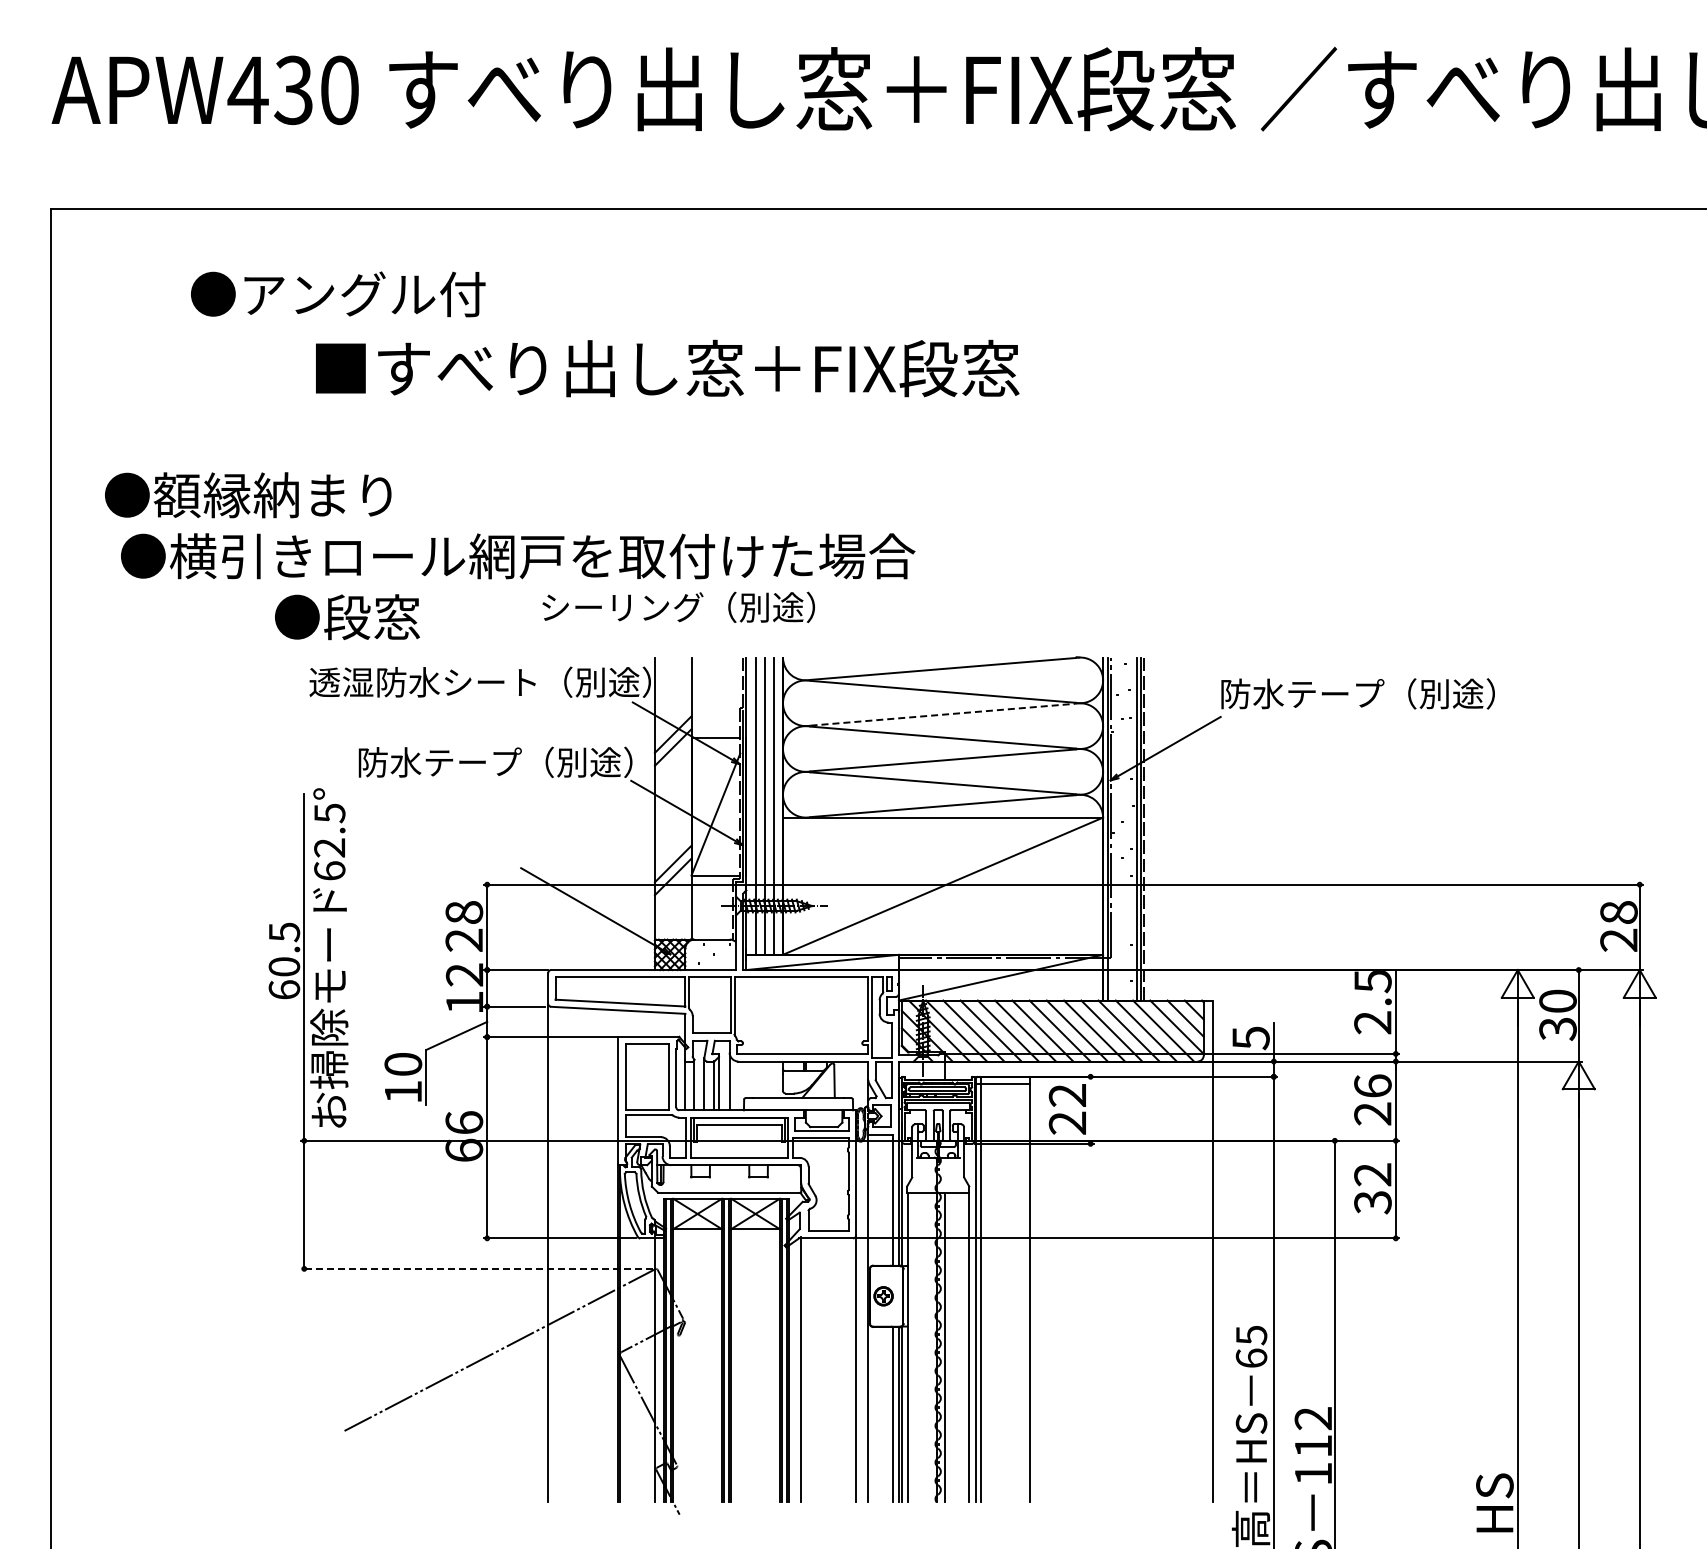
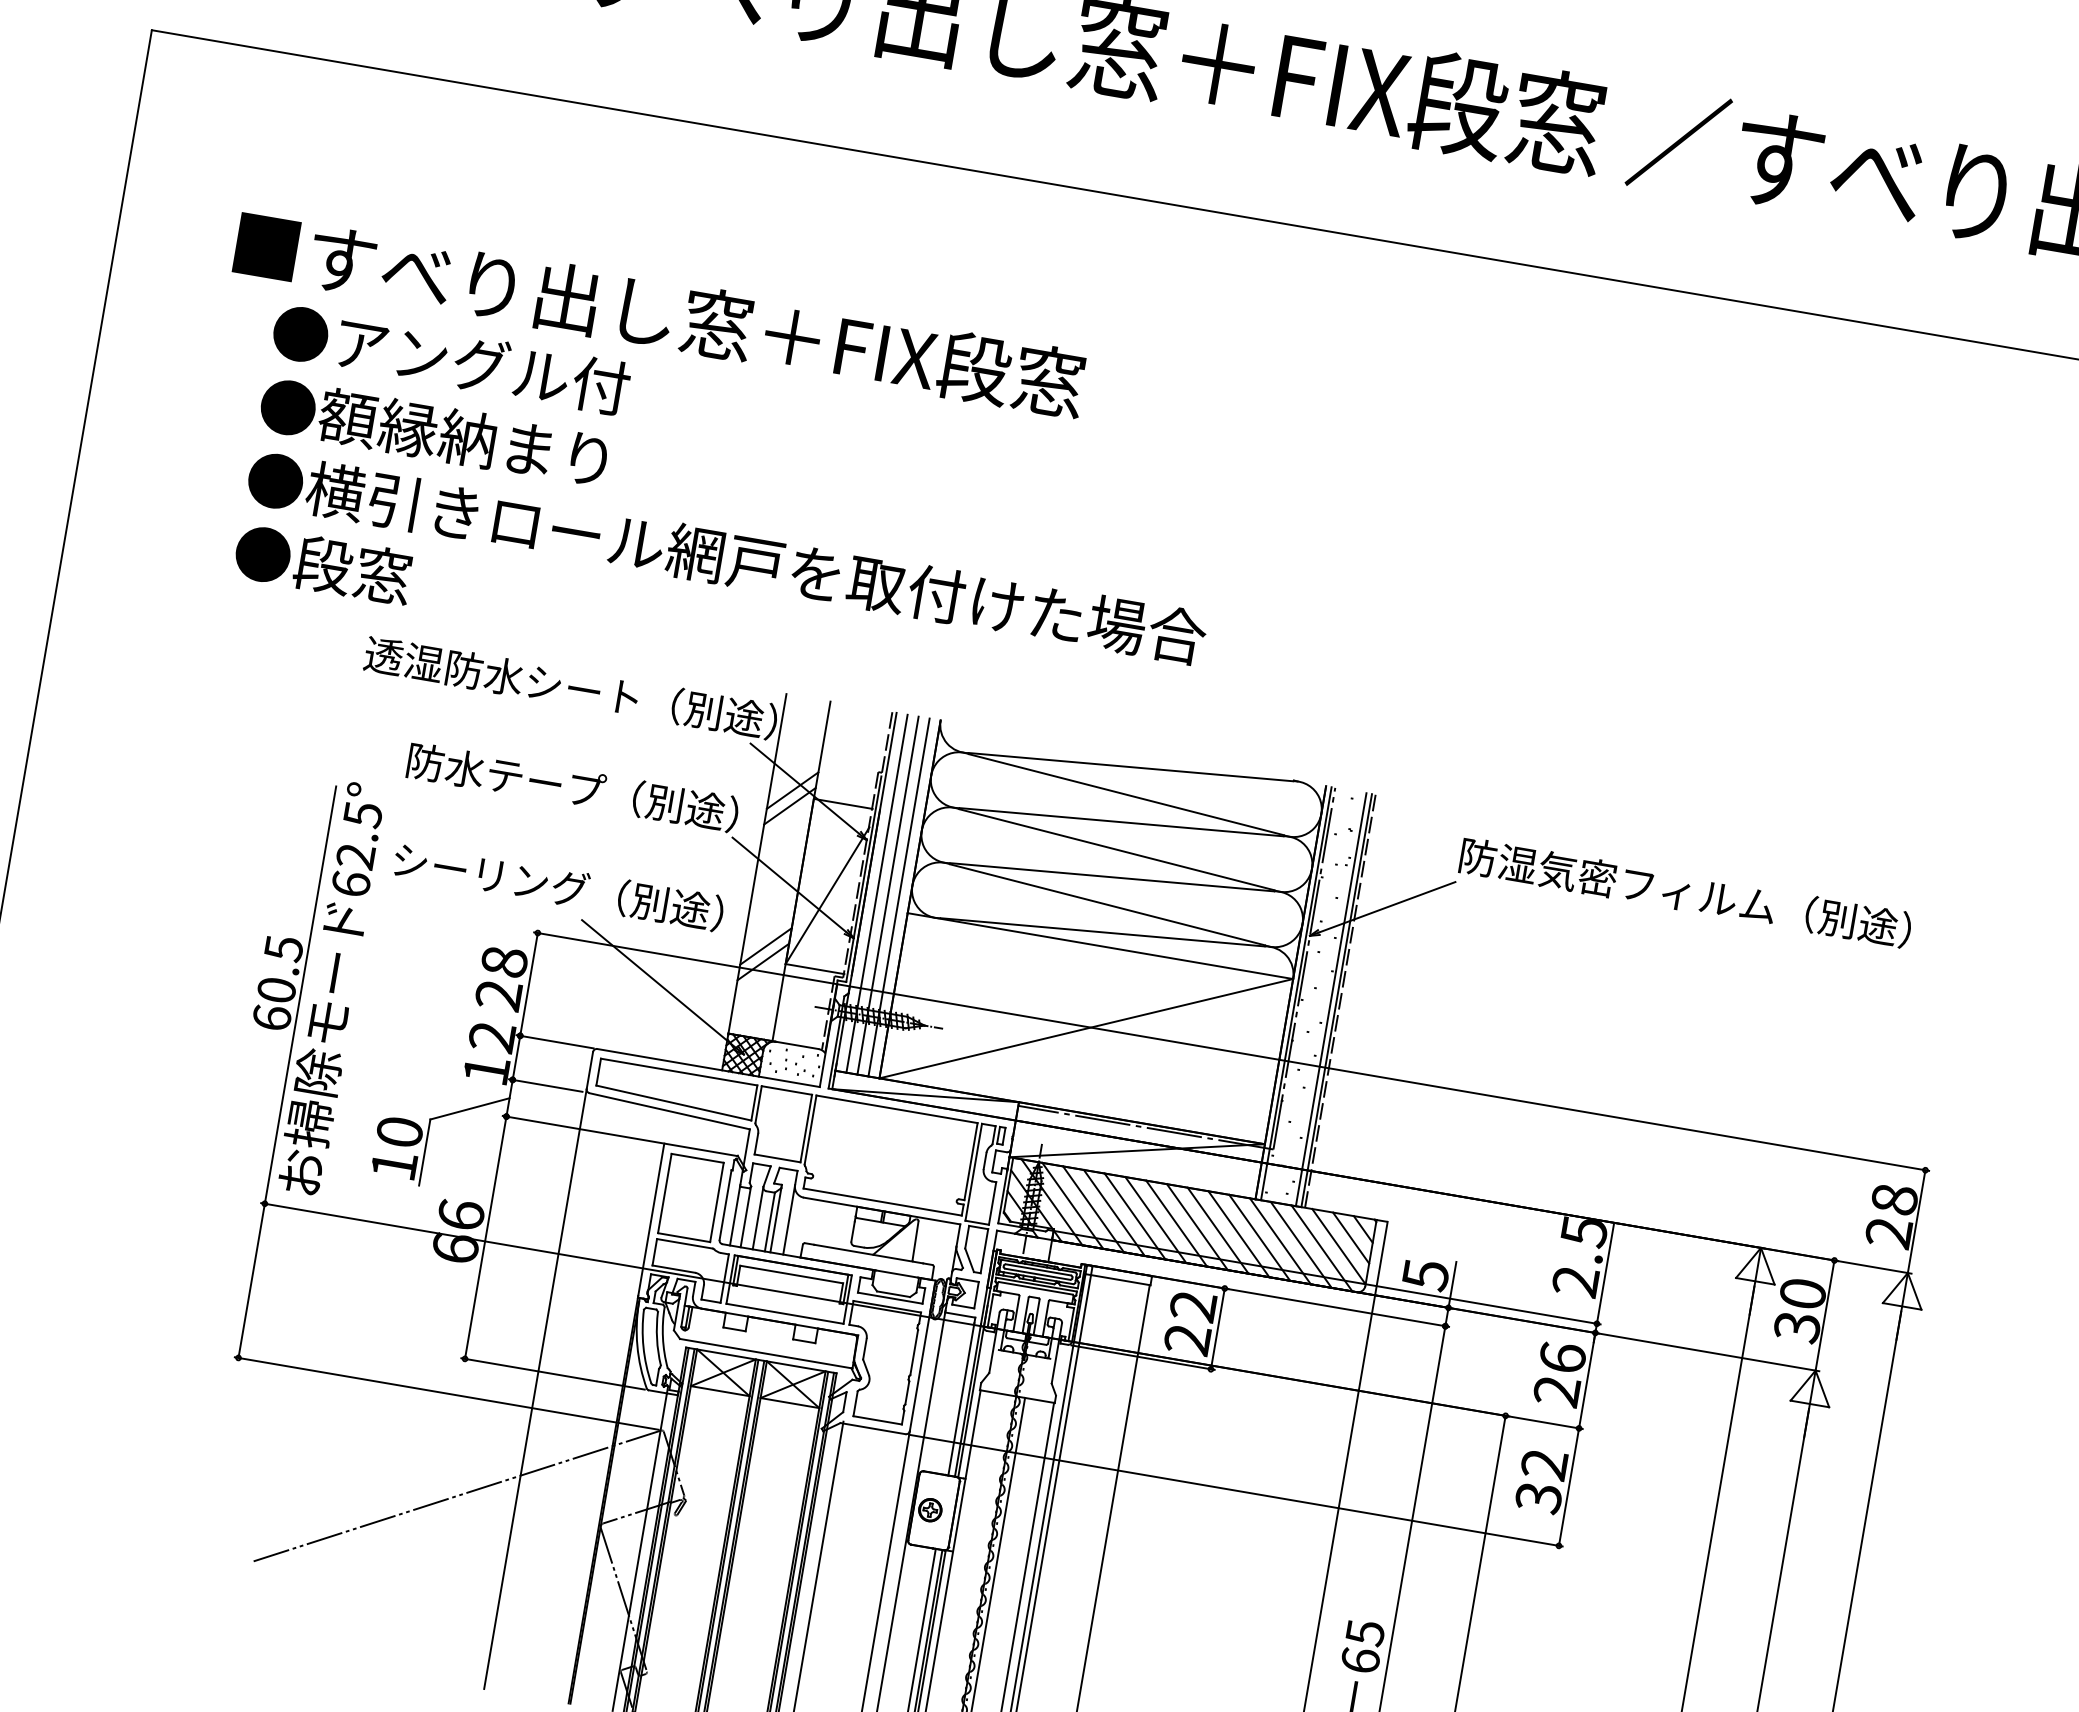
text: (338, 294) -> (451, 360), moved
text: (667, 368) -> (660, 314), moved
text: (248, 495) -> (434, 433), moved
text: (518, 556) -> (727, 558), moved
text: (678, 606) -> (558, 885), moved
text: (347, 617) -> (323, 565), moved
text: (1423, 693) -> (1704, 895), 防水テープ（別途） -> 防湿気密フィルム（別途）
line: (943, 714) -> (1122, 822), dashed -> solid
line: (1090, 1109) -> (1217, 1327), added
line: (476, 1268) -> (445, 1392), dashed -> solid

